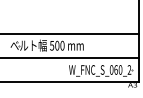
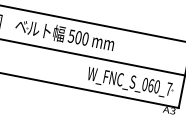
text: (129, 69) -> (169, 88), W_FNC_S_060_2 -> W_FNC_S_060_7

